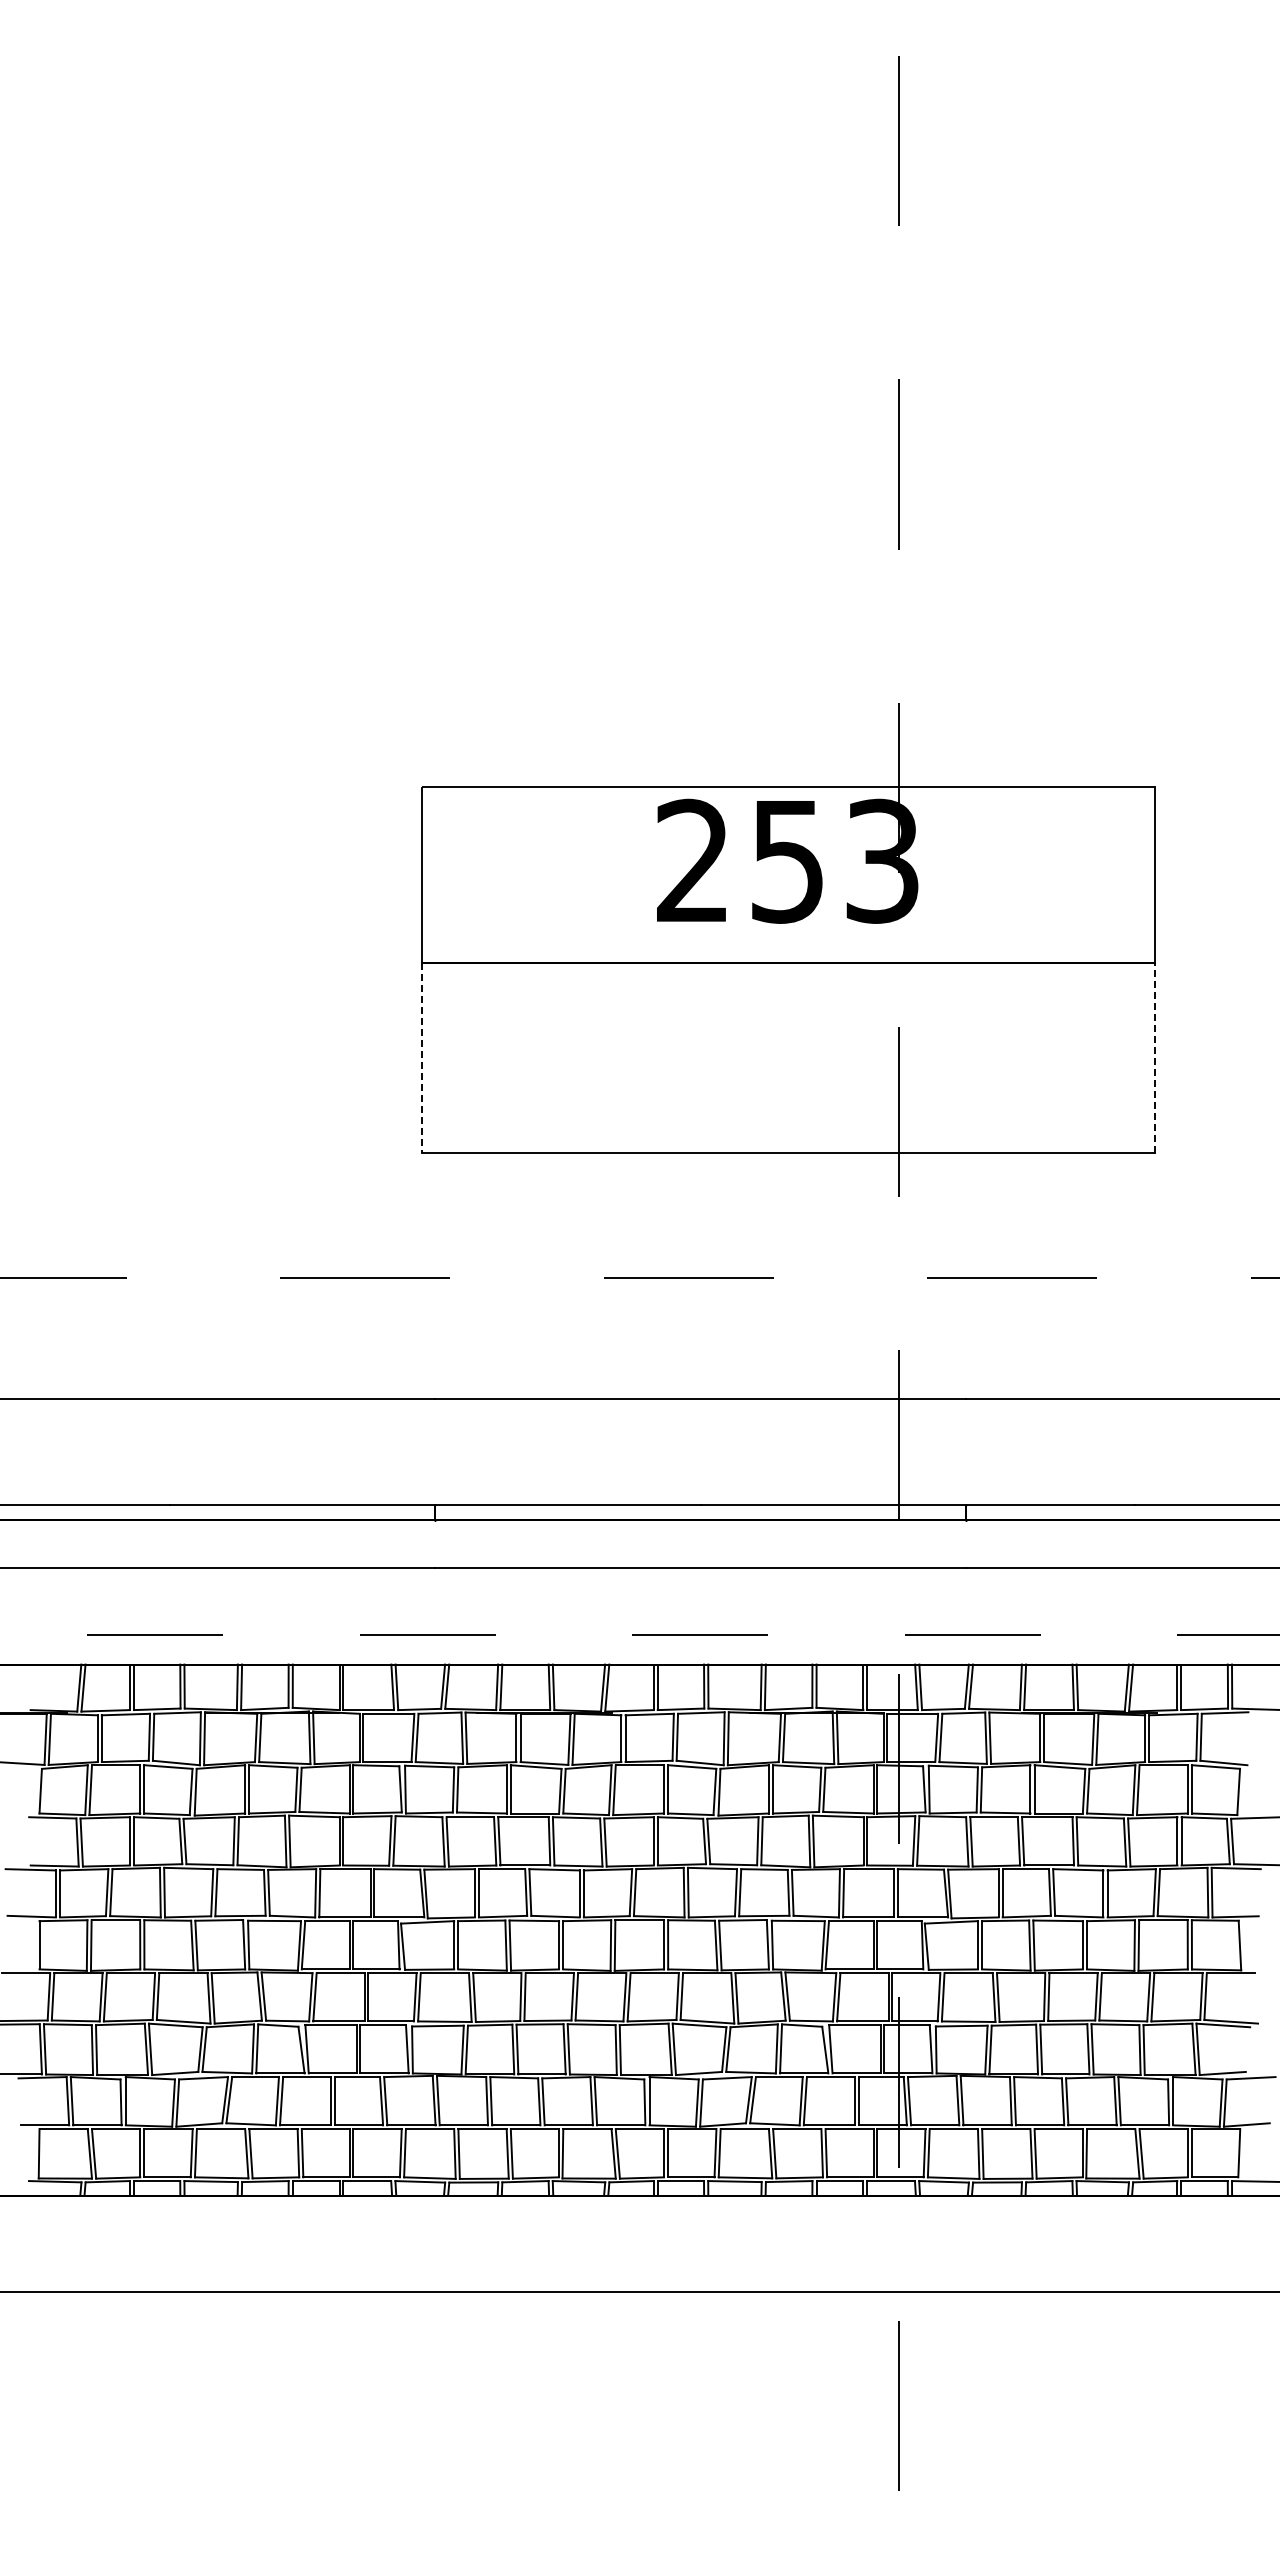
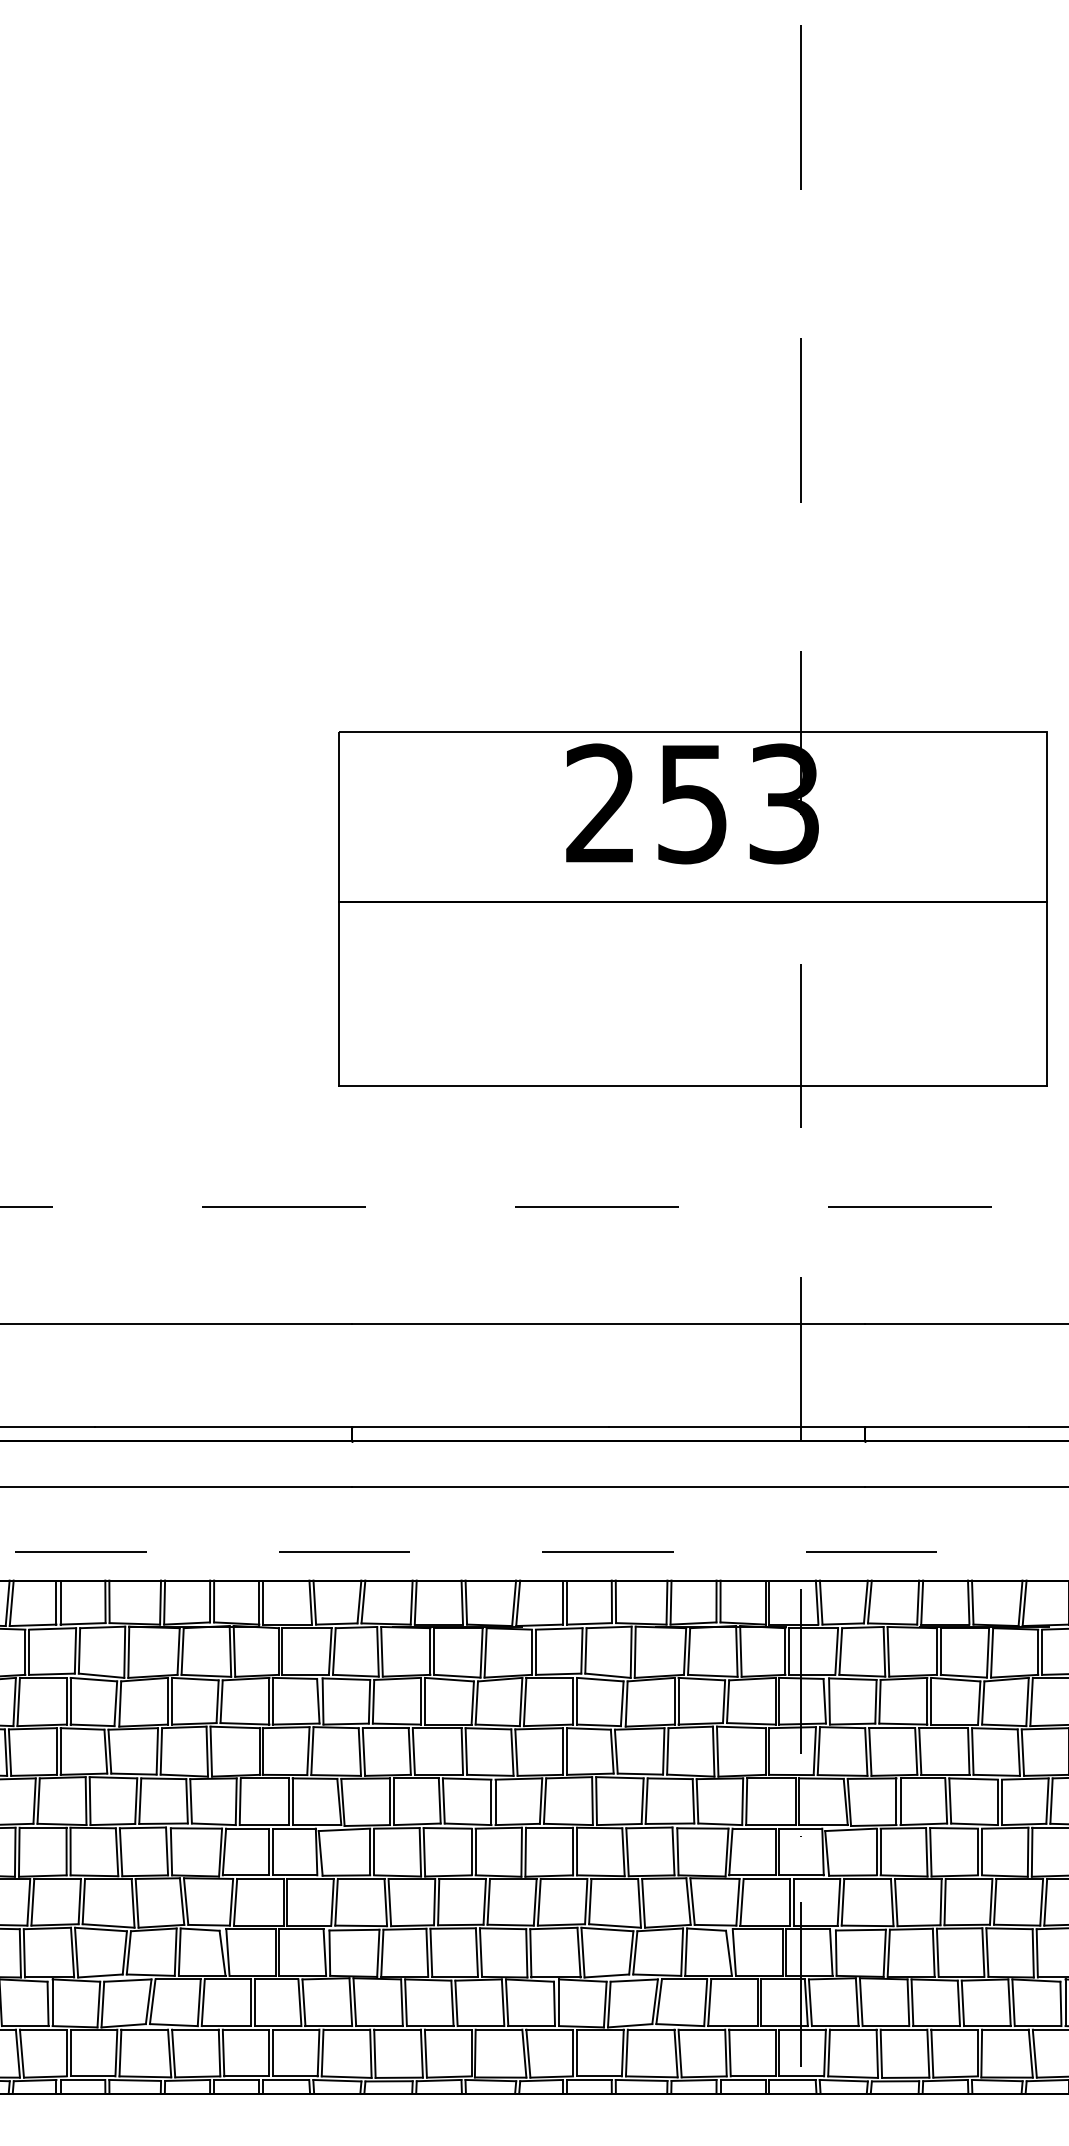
line: (421, 1057) -> (338, 993), dashed -> solid
line: (1154, 1057) -> (1047, 993), dashed -> solid

